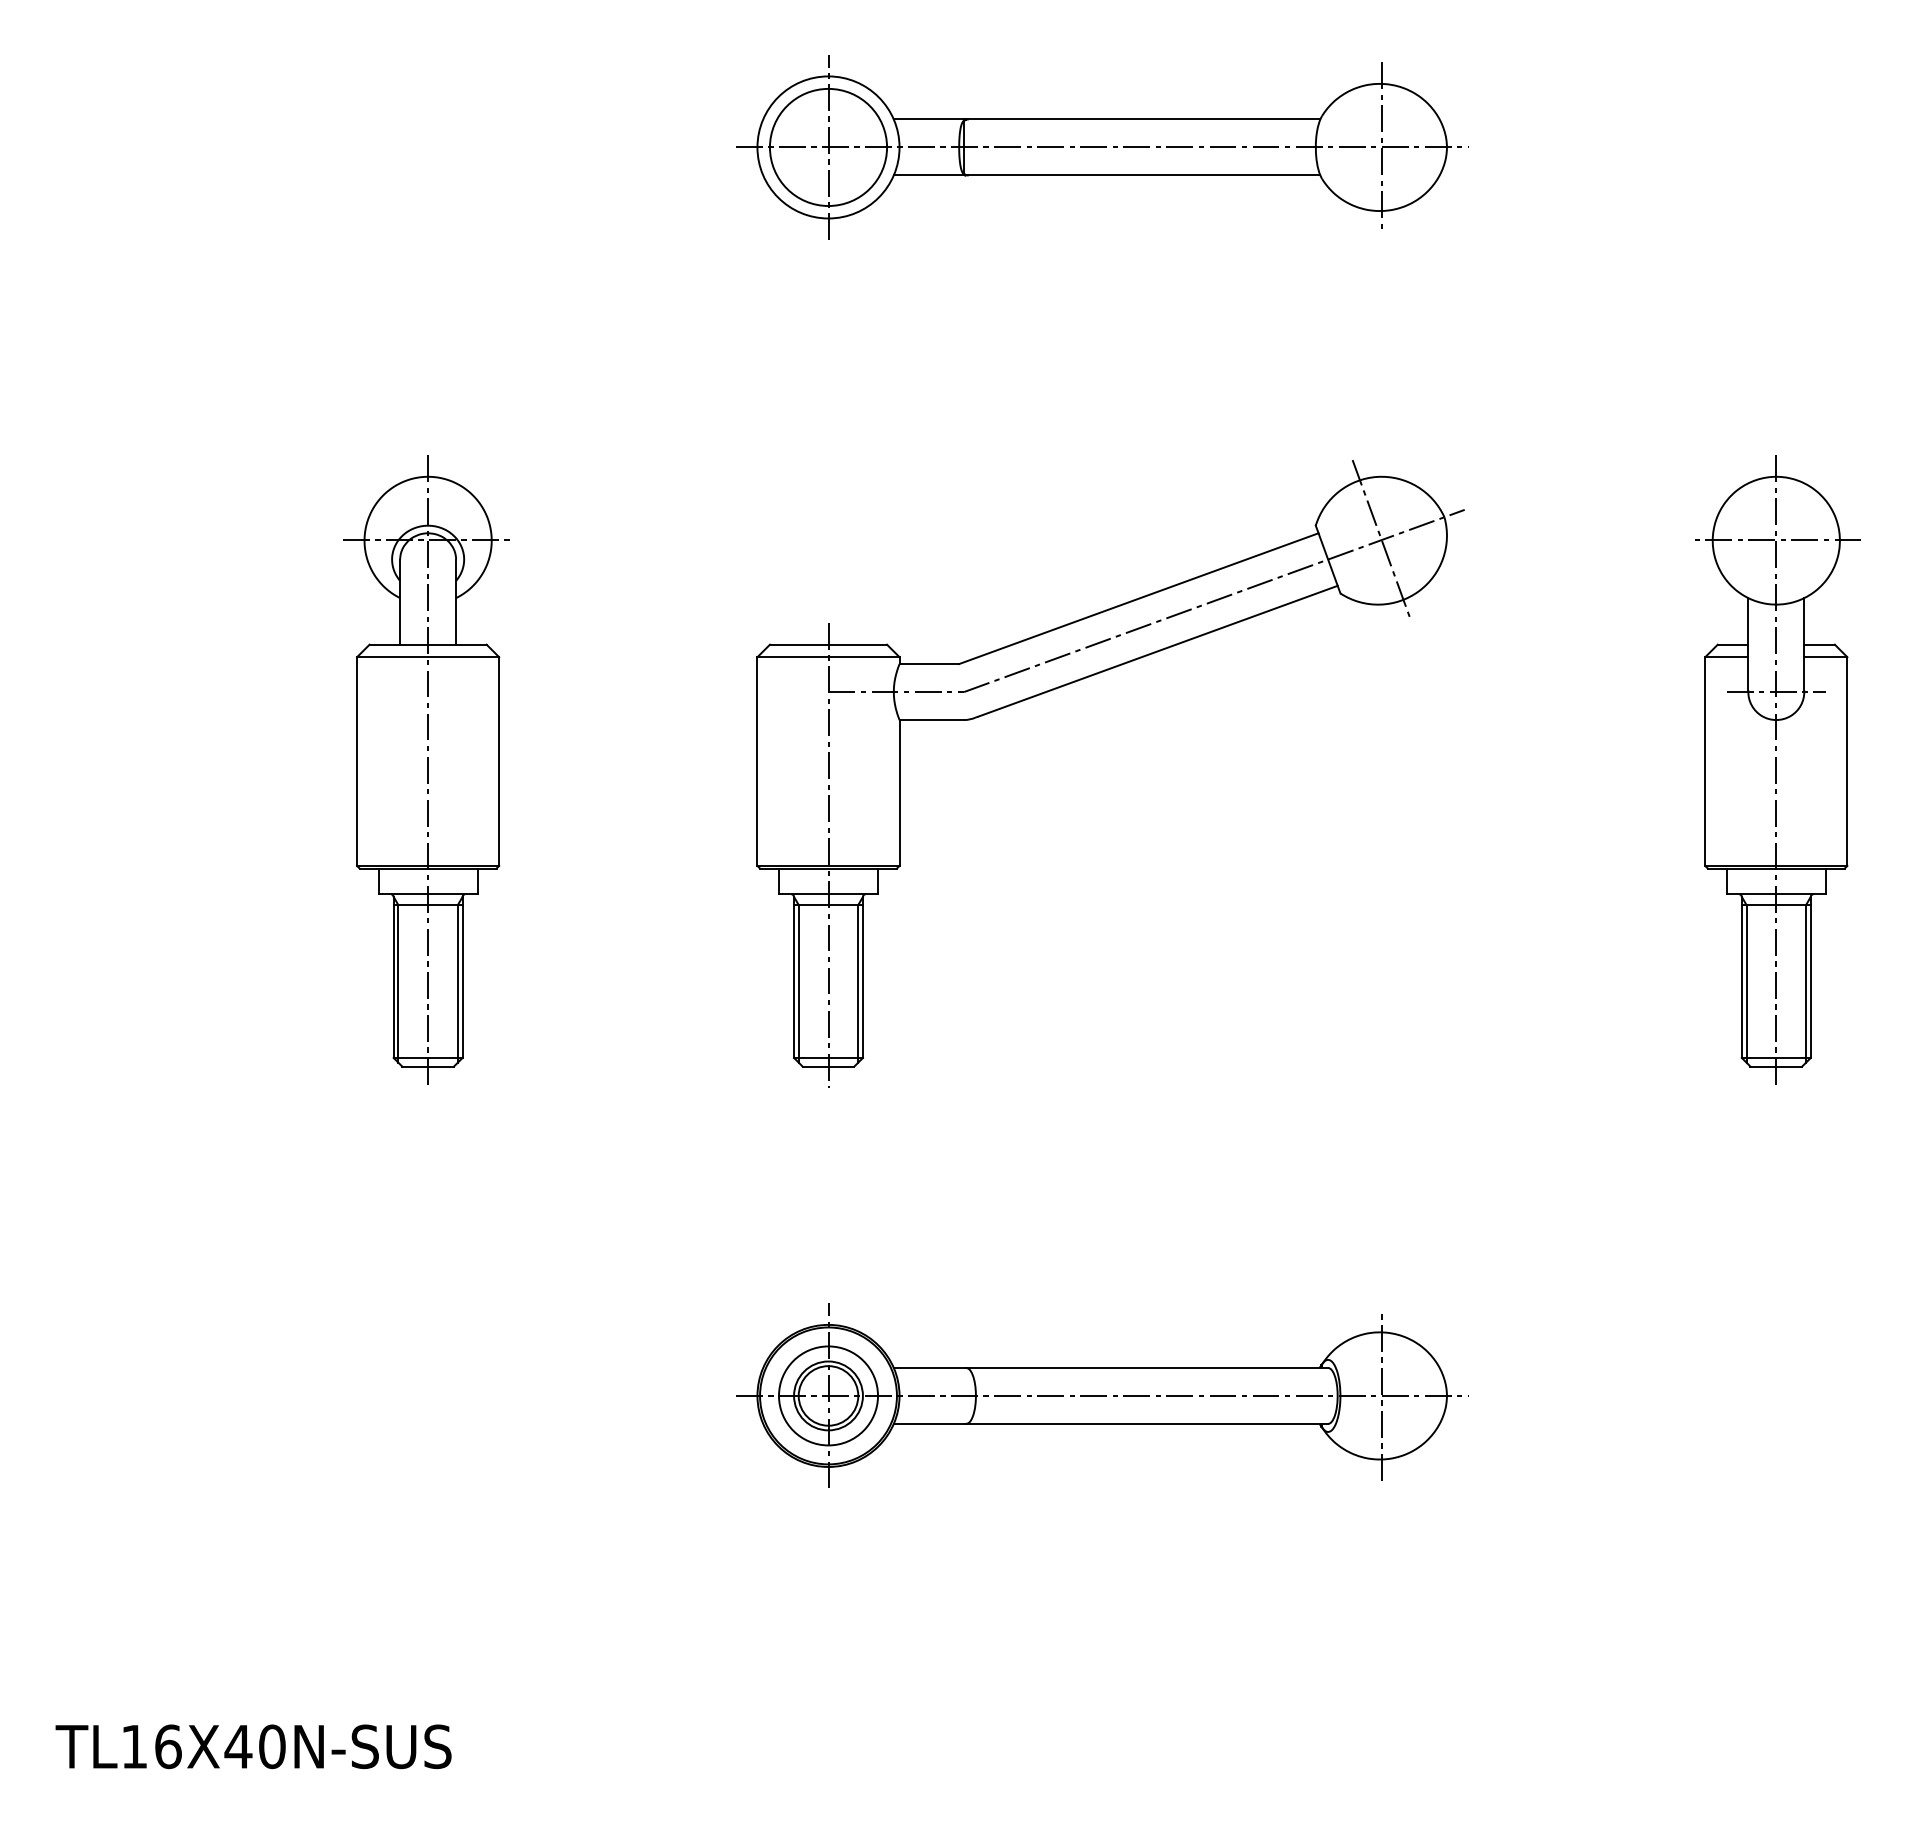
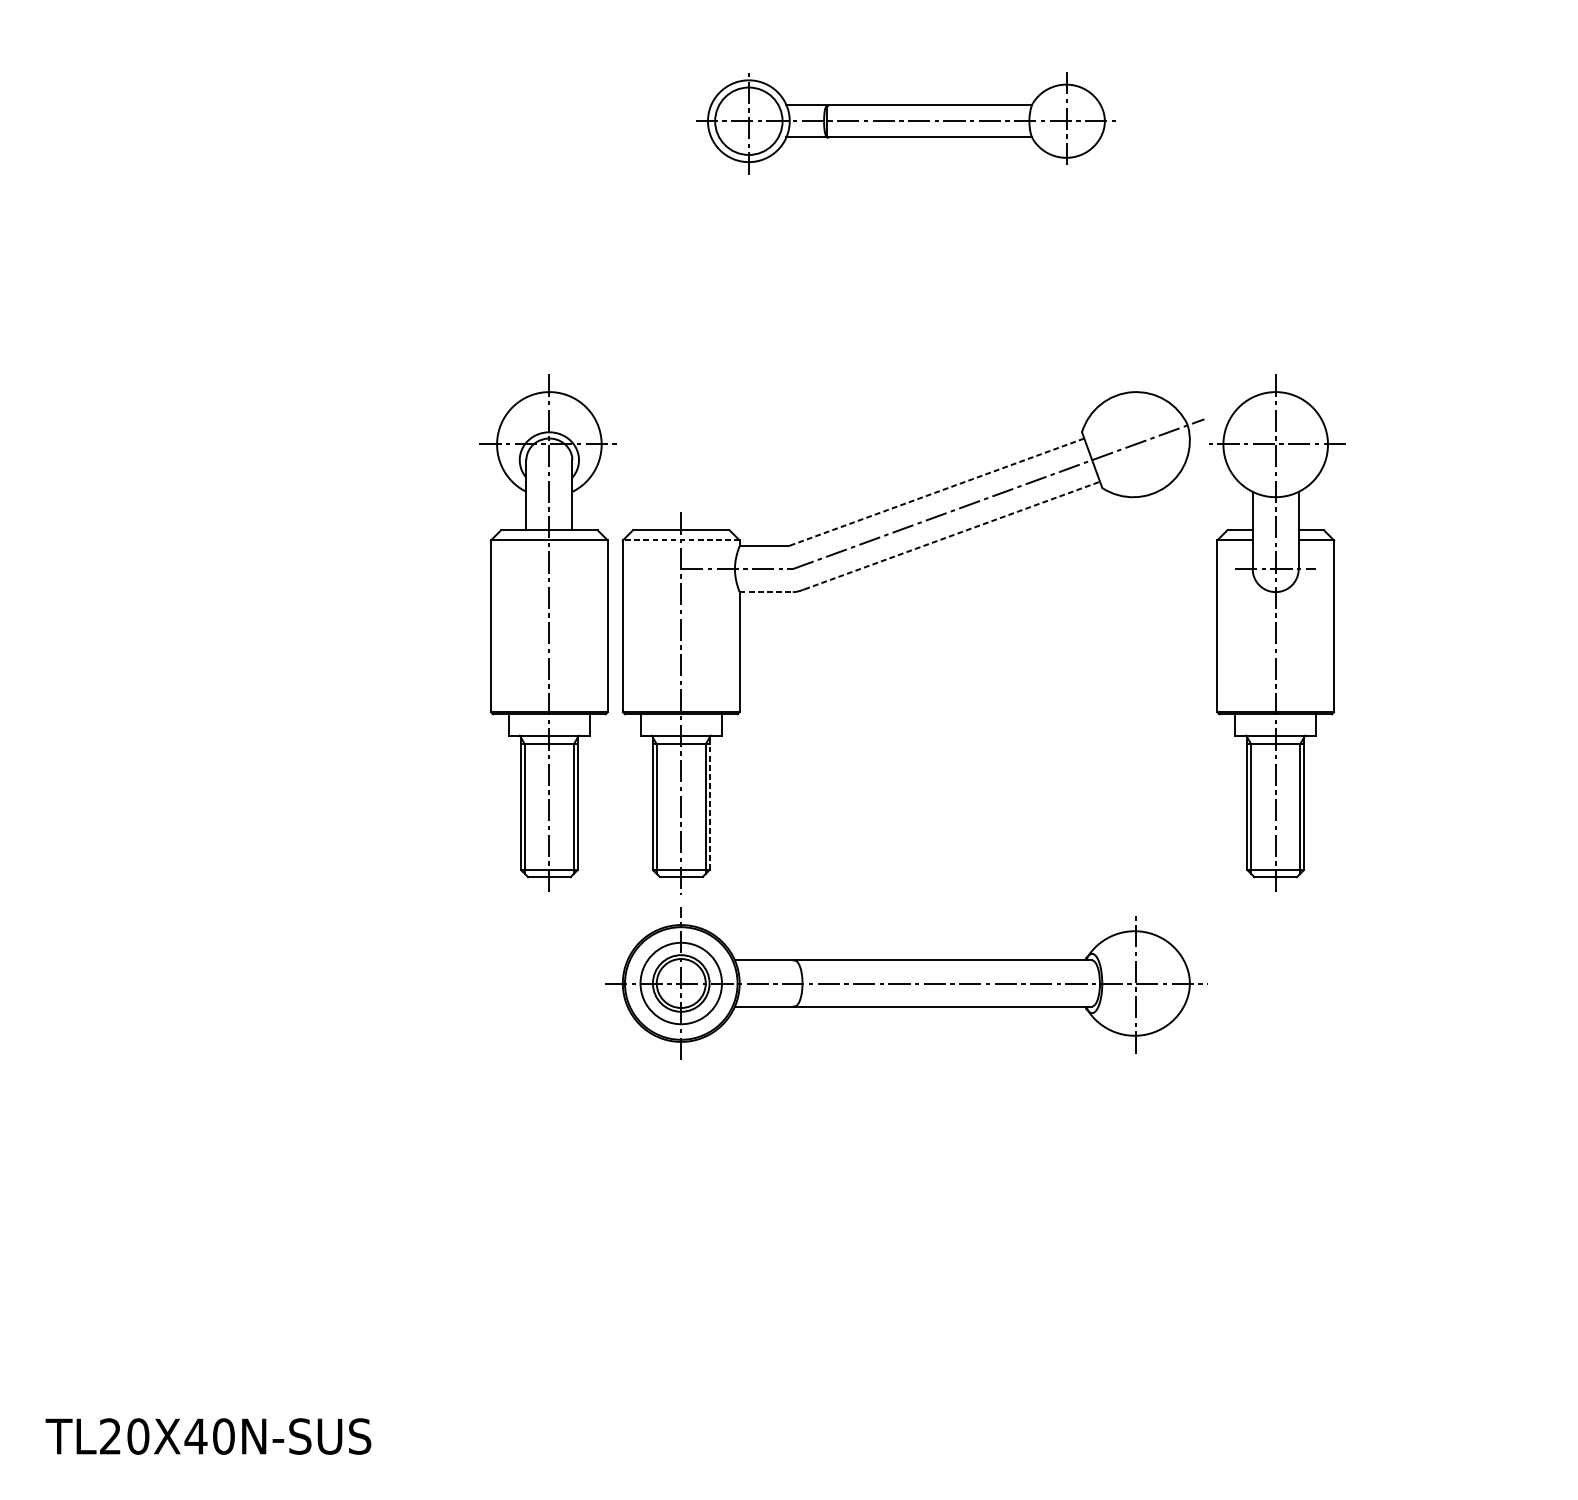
part: (1102, 147) -> (906, 121), size x0.7
line: (1381, 540) -> (1136, 444), removed
line: (1138, 598) -> (936, 492), solid -> dashed
line: (1158, 651) -> (952, 535), solid -> dashed
line: (828, 657) -> (681, 540), solid -> dashed
line: (932, 720) -> (766, 592), solid -> dashed
part: (426, 769) -> (548, 632), moved
part: (1777, 769) -> (1276, 632), moved
line: (862, 977) -> (709, 803), solid -> dashed
part: (1102, 1395) -> (906, 983), moved
text: (151, 1746) -> (124, 1436), TL16X40N-SUS -> TL20X40N-SUS

